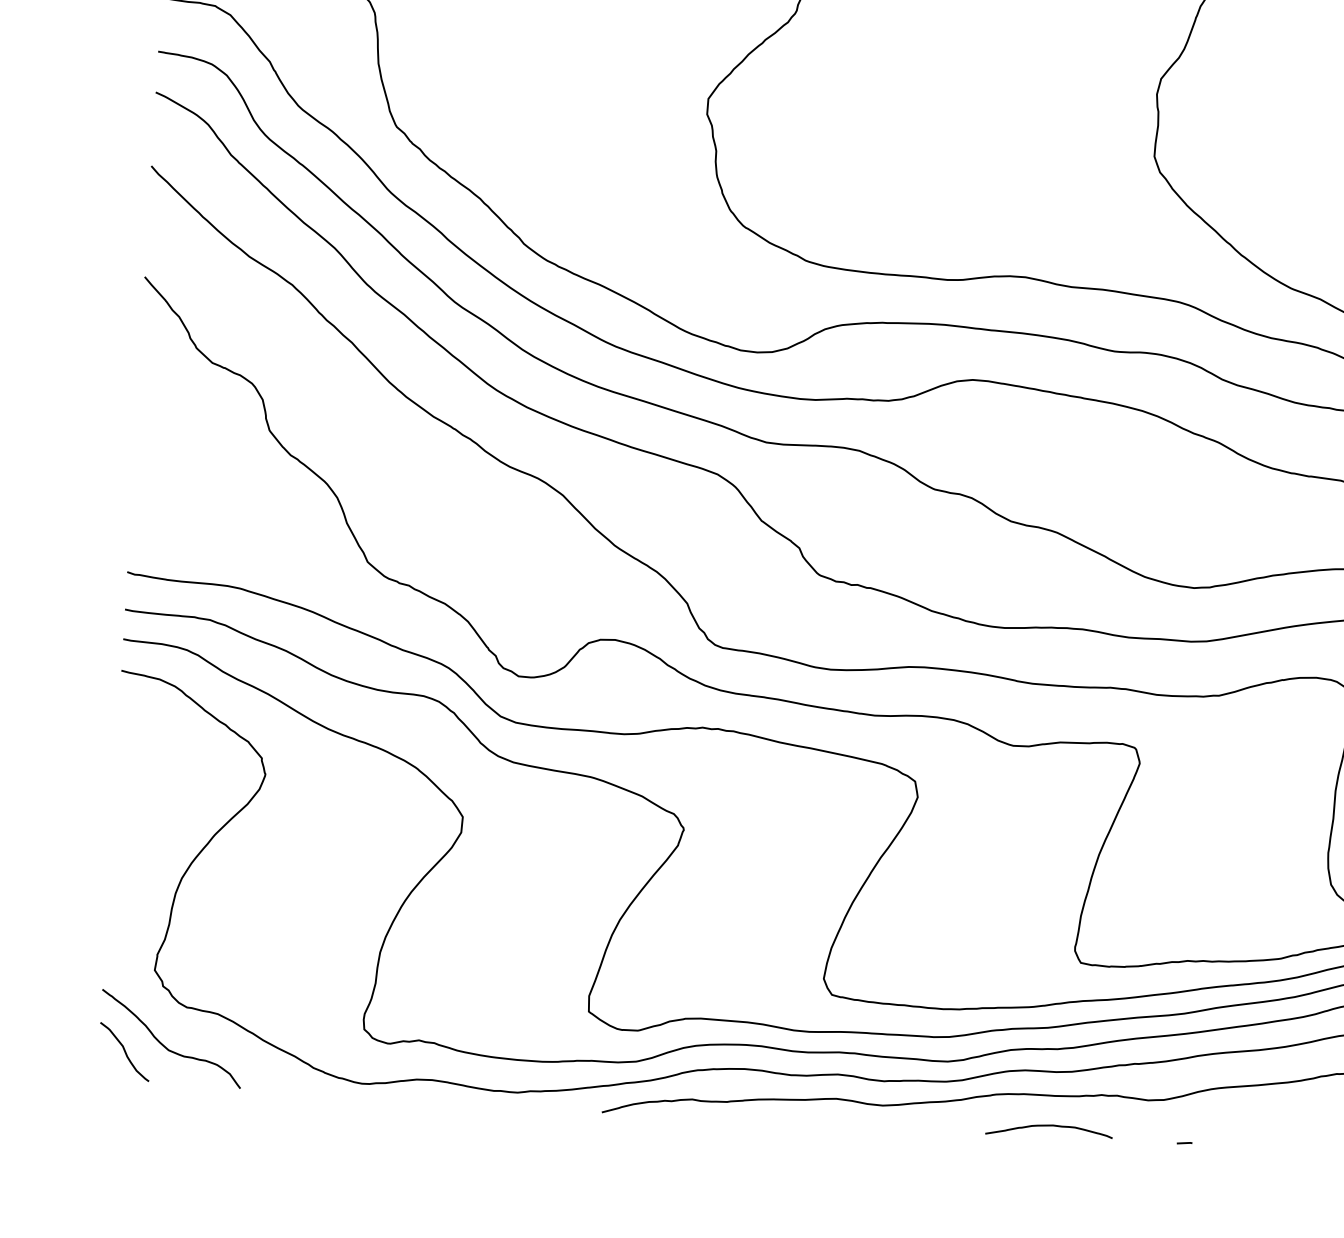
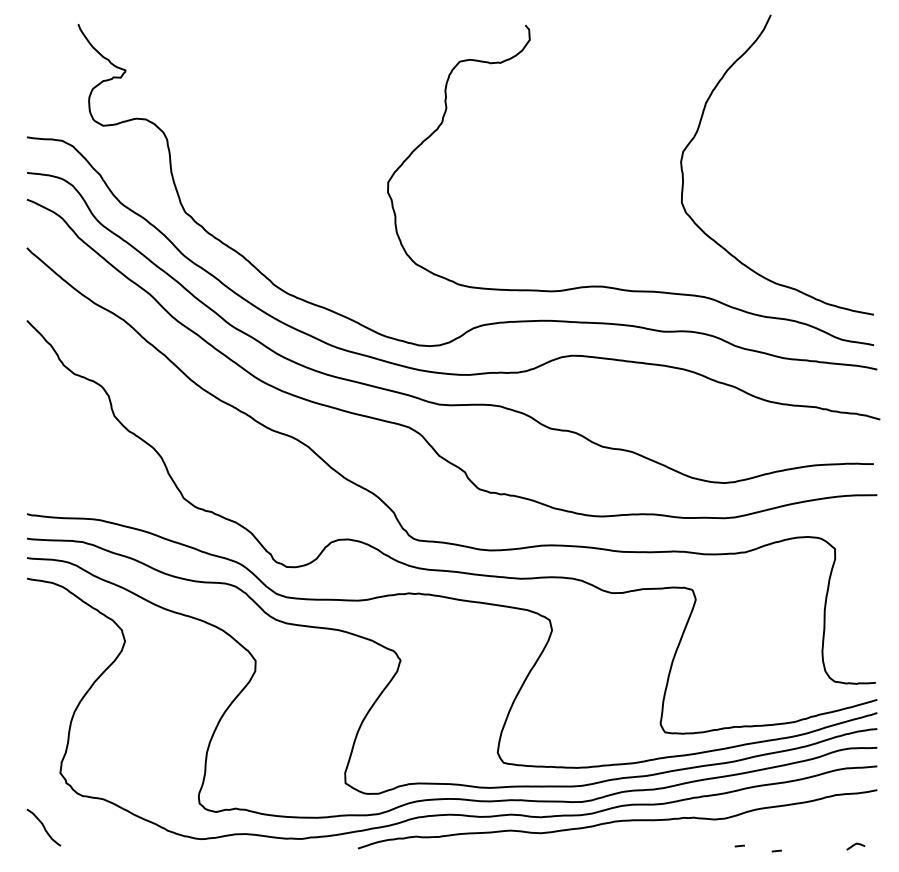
curve: (165, 1045) -> (70, 821), removed
curve: (1048, 1126) -> (650, 840), removed
line: (1240, 1153) -> (776, 850), added

